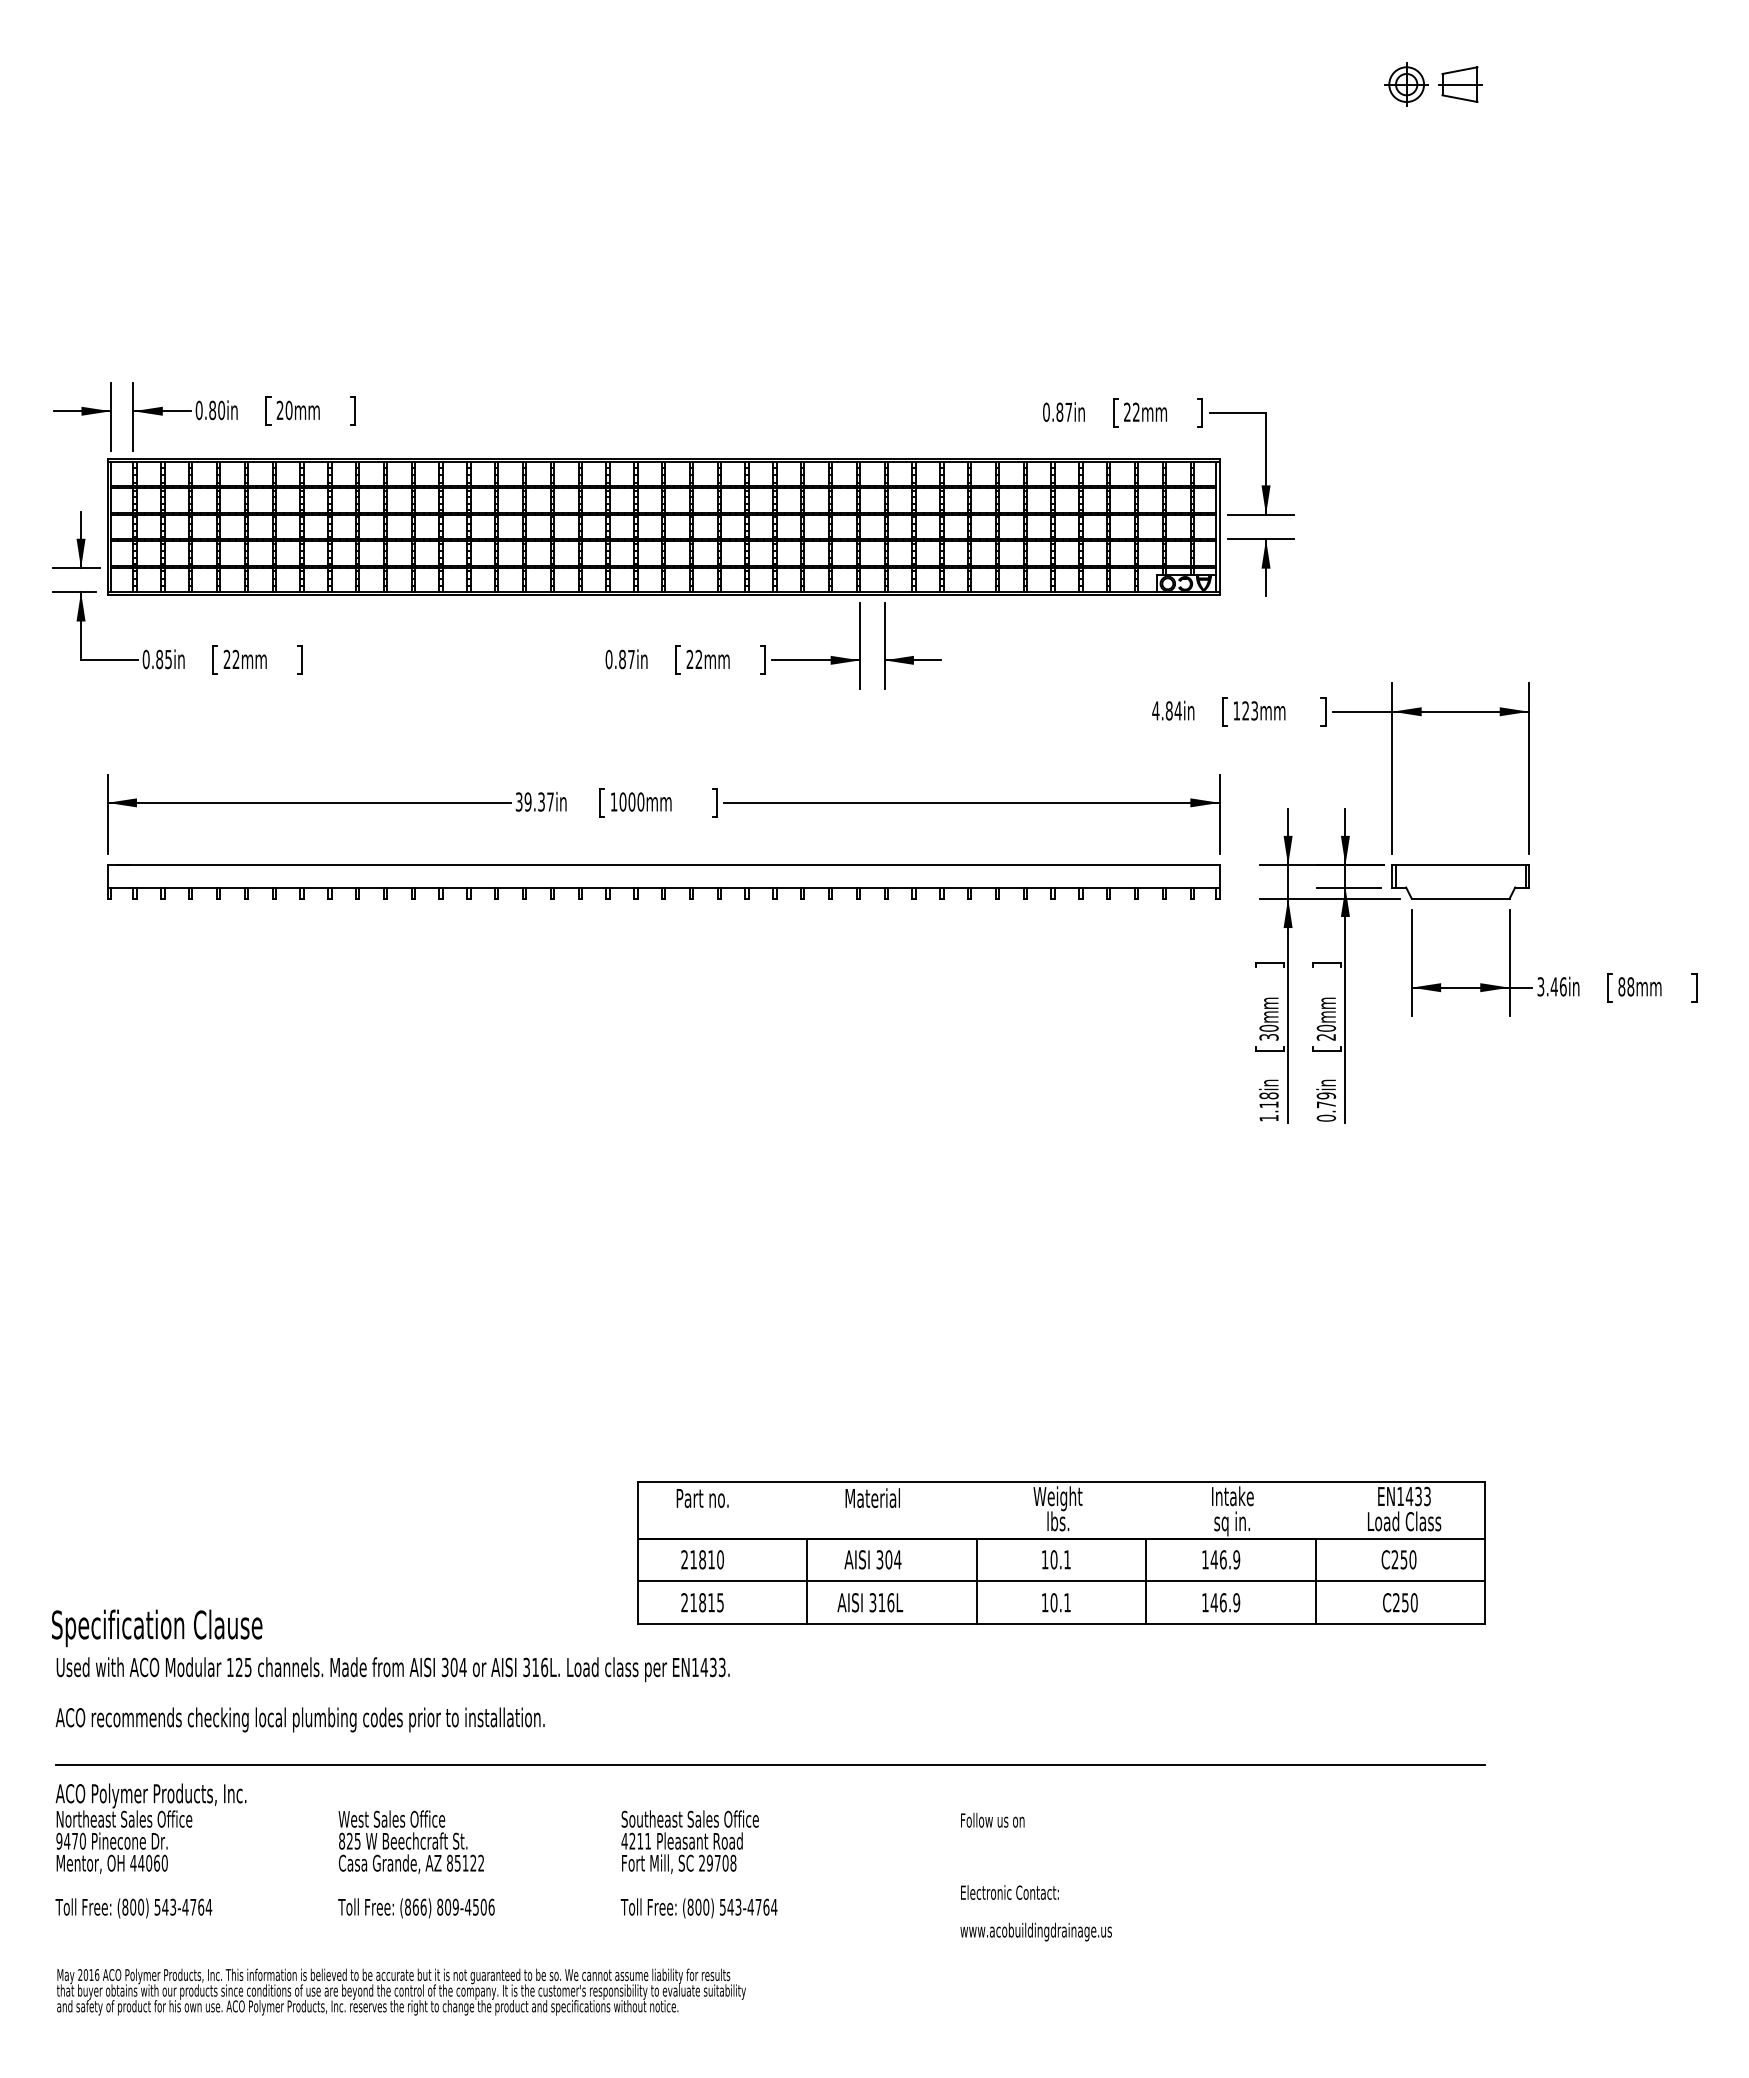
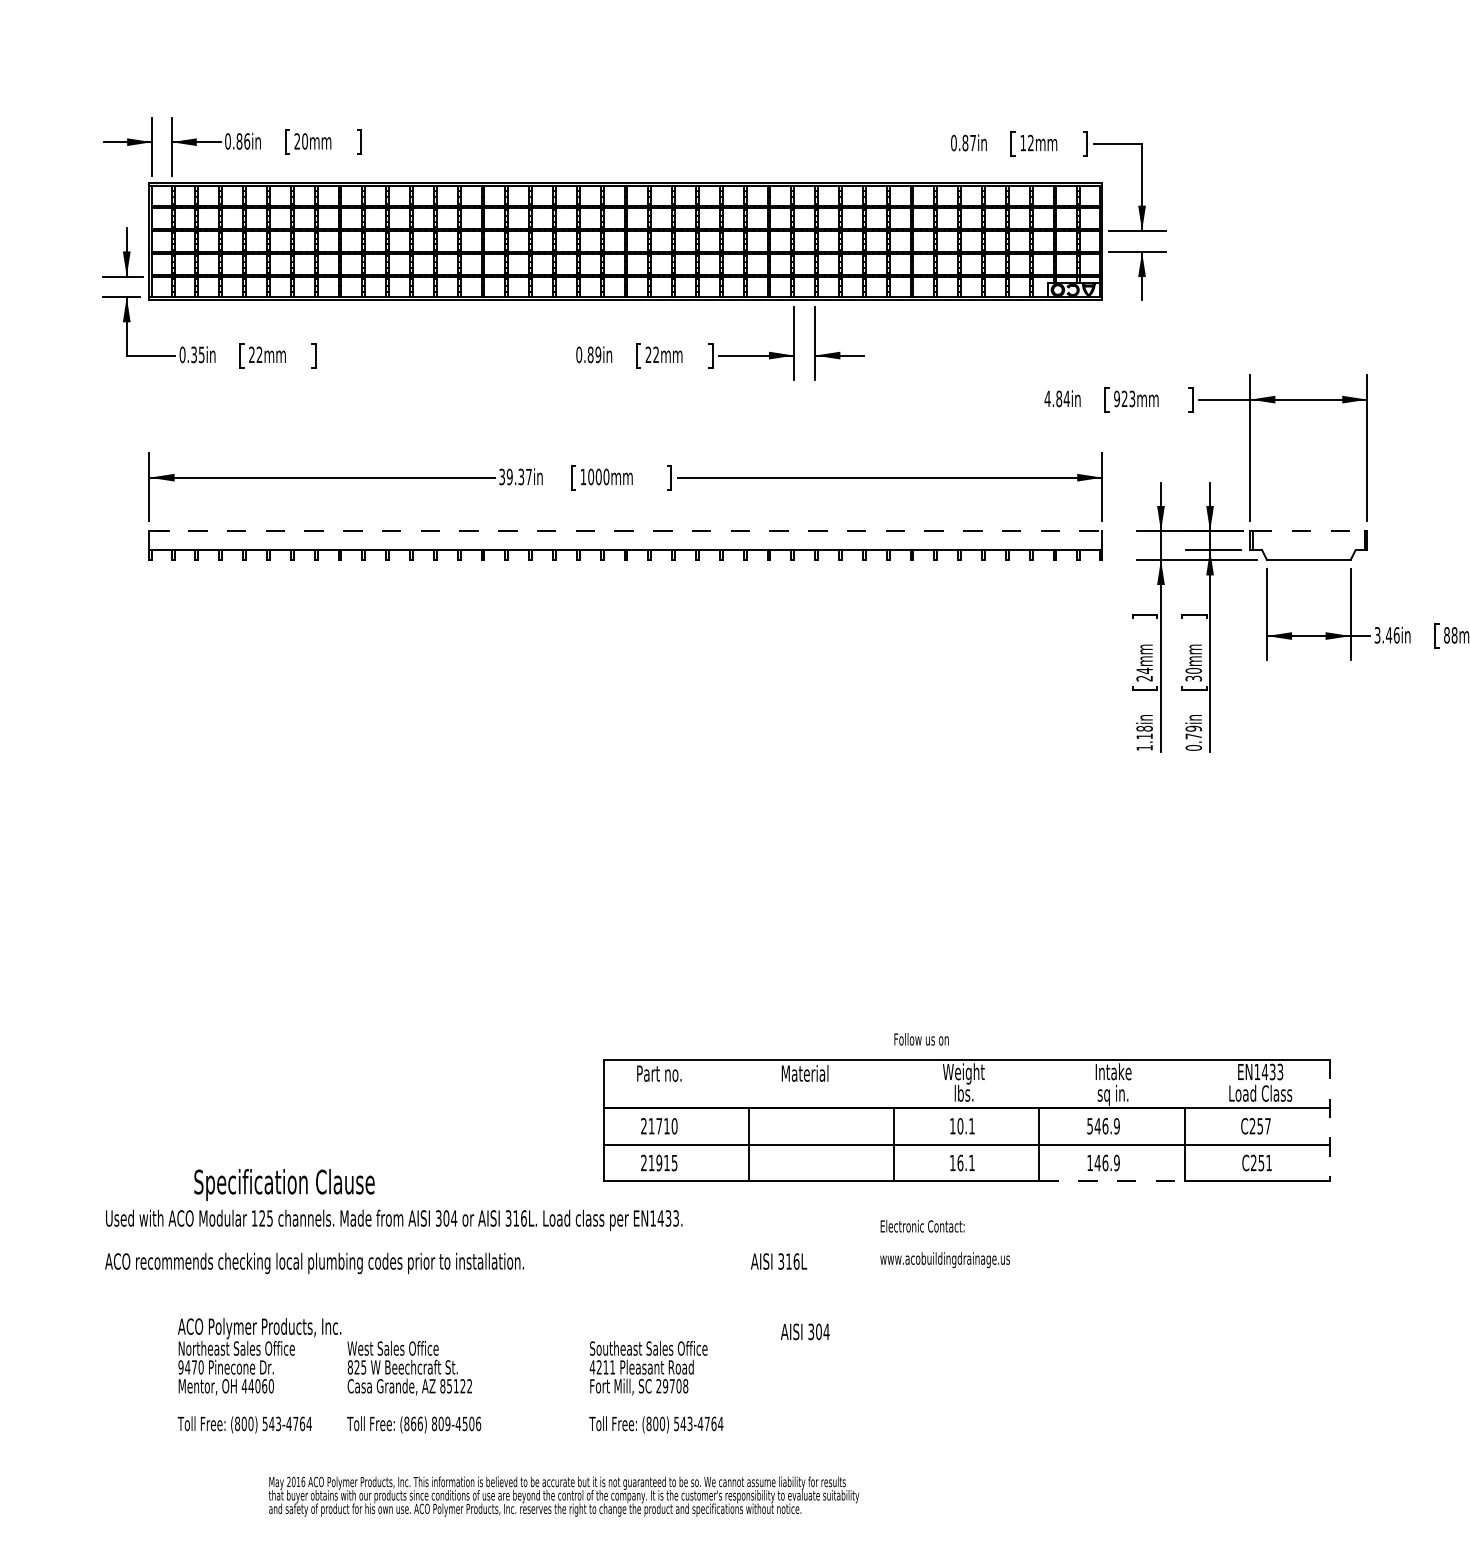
text: (221, 409) -> (247, 140), 0.80in -> 0.86in
text: (1127, 411) -> (1023, 142), 22mm -> 12mm
text: (159, 659) -> (193, 354), 0.85in -> 0.35in
text: (631, 659) -> (598, 354), 0.87in -> 0.89in
text: (1236, 710) -> (1116, 398), 123mm -> 923mm
line: (664, 865) -> (626, 531), solid -> dashed
line: (1461, 865) -> (1309, 531), solid -> dashed
text: (1268, 1032) -> (1144, 674), 30mm -> 24mm
text: (1326, 1037) -> (1193, 678), 20mm -> 30mm
line: (1485, 1553) -> (1330, 1120), solid -> dashed
text: (702, 1559) -> (659, 1125), 21810 -> 21710
text: (872, 1559) -> (804, 1331), moved
text: (1205, 1559) -> (1090, 1125), 146.9 -> 546.9
text: (1412, 1559) -> (1267, 1125), C250 -> C257
text: (702, 1602) -> (659, 1162), 21815 -> 21915
text: (870, 1602) -> (779, 1261), moved
text: (1053, 1602) -> (959, 1162), 10.1 -> 16.1
text: (1413, 1602) -> (1268, 1162), C250 -> C251
line: (1231, 1623) -> (1112, 1180), solid -> dashed
text: (157, 1628) -> (284, 1185), moved
line: (770, 1765) -> (717, 1302), removed
text: (992, 1820) -> (921, 1039), moved
text: (150, 1850) -> (259, 1375), moved
text: (1035, 1913) -> (944, 1244), moved
text: (400, 1991) -> (563, 1496), moved

